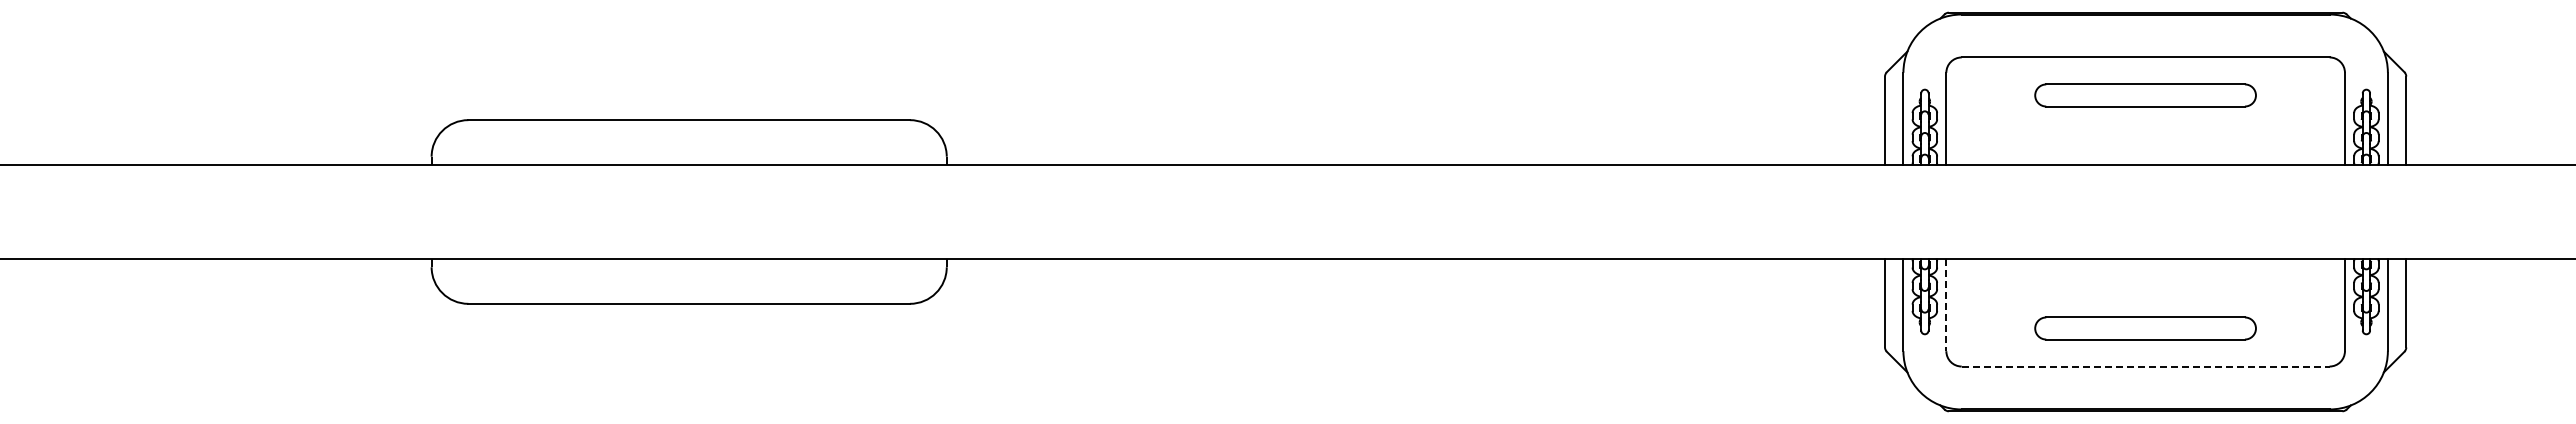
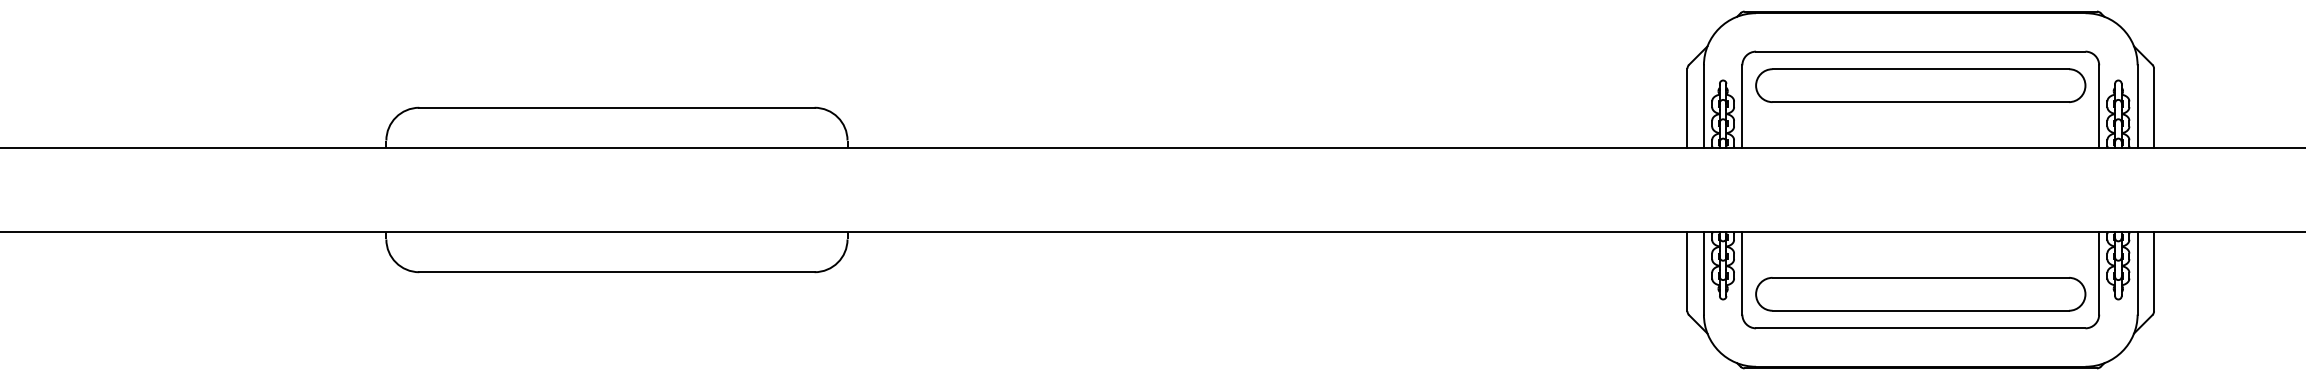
part: (2145, 95) -> (1920, 85), size x1.67
line: (1946, 305) -> (1742, 273), dashed -> solid
part: (2145, 328) -> (1920, 294), size x1.67
line: (2145, 366) -> (1920, 328), dashed -> solid

